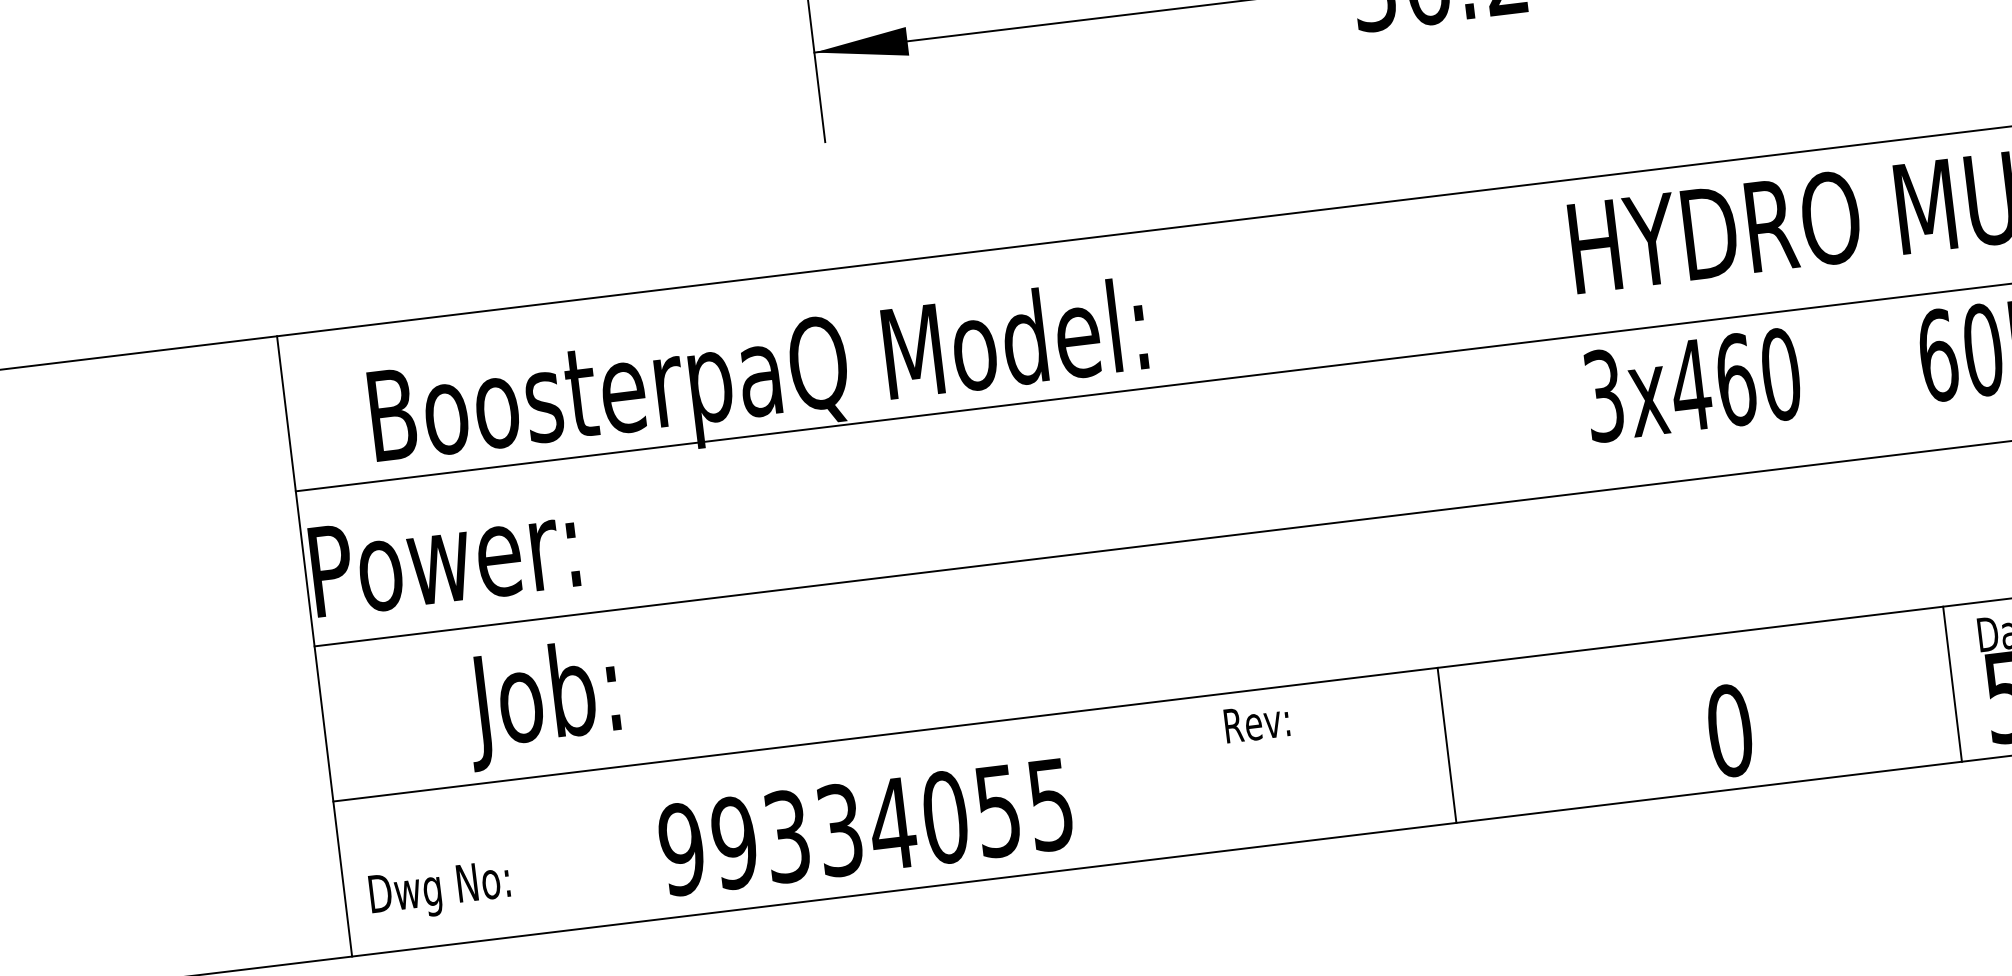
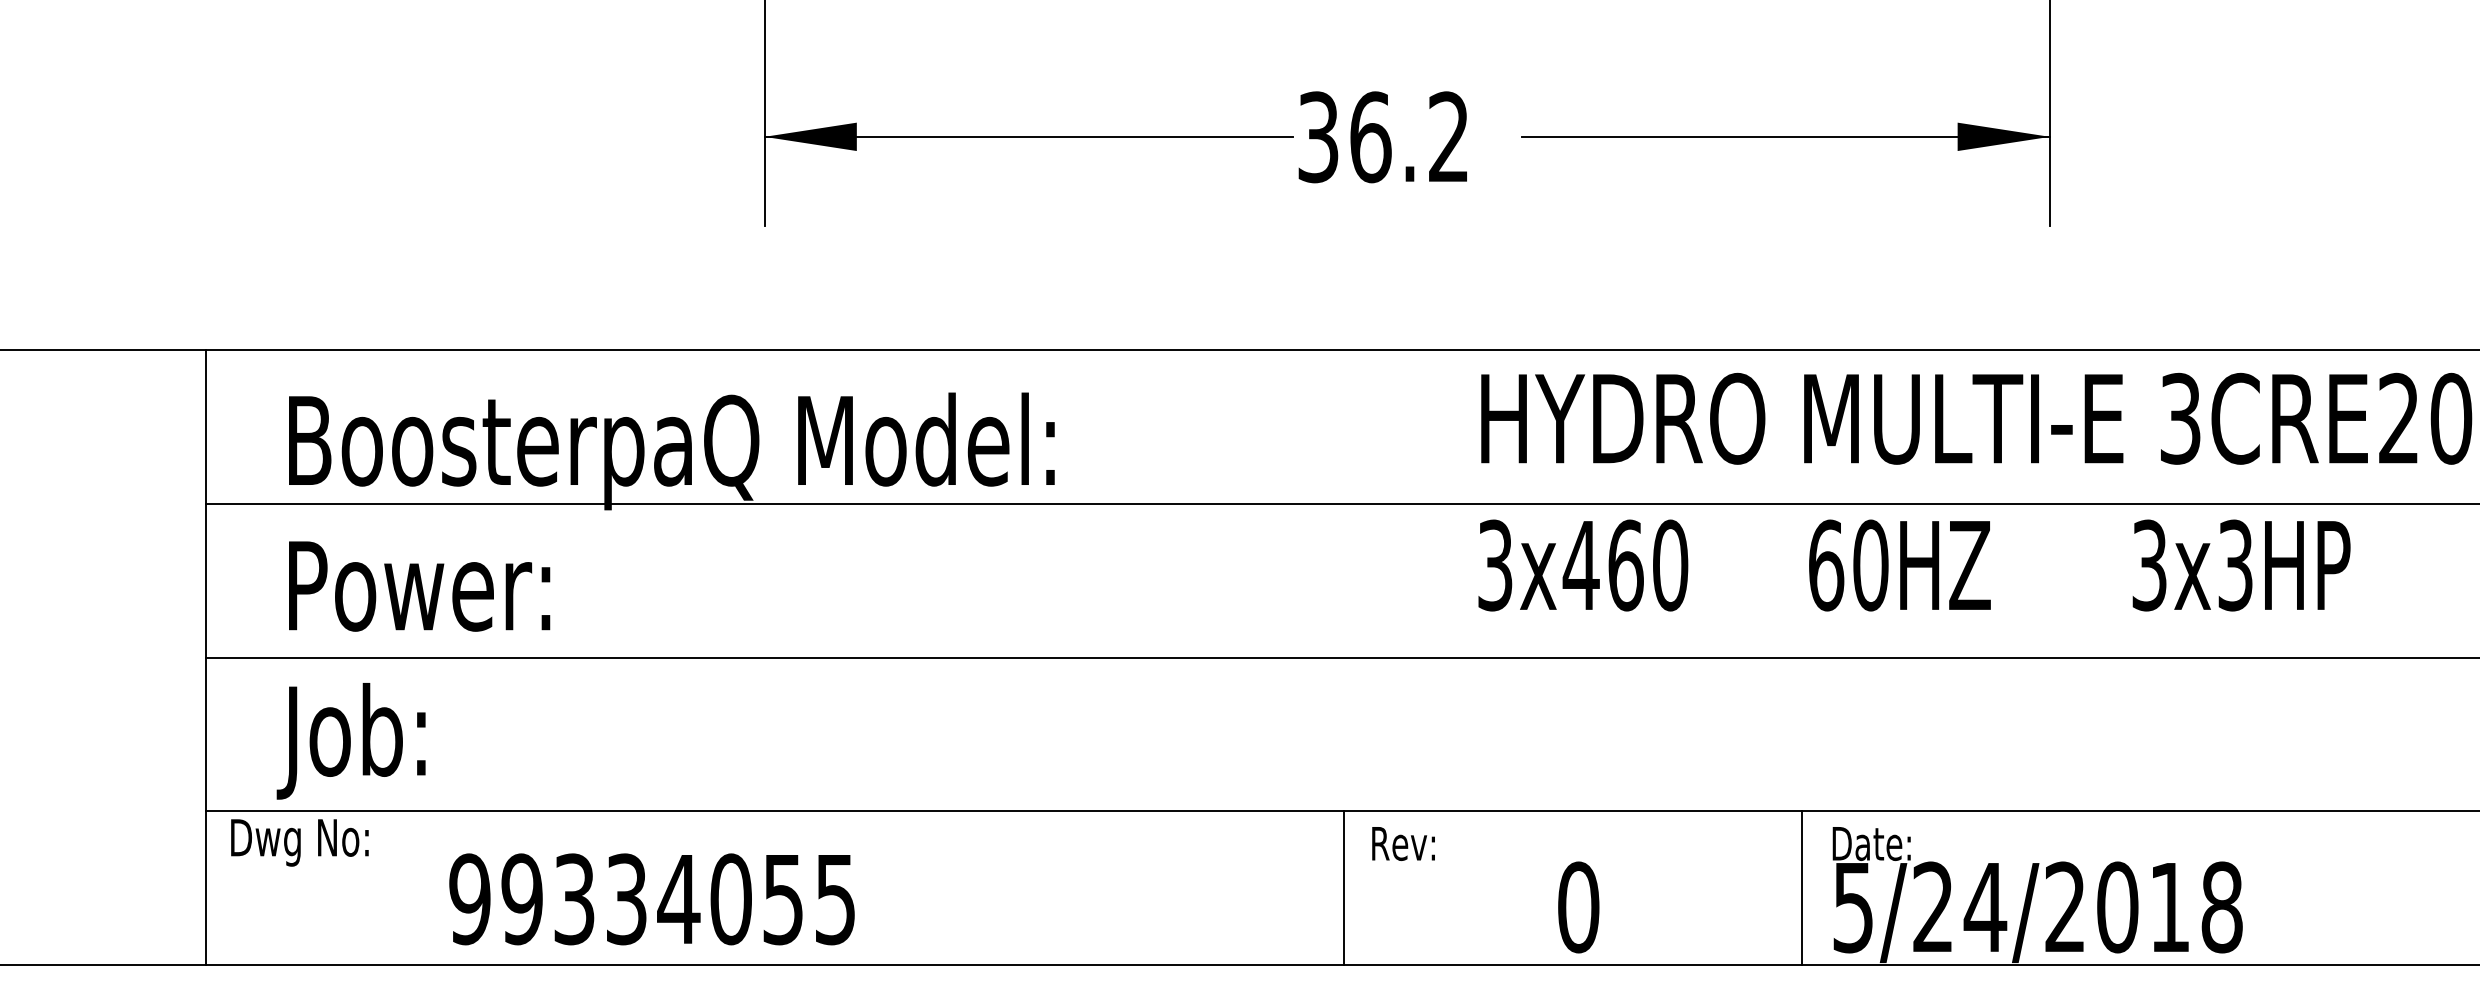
text: (444, 557) -> (419, 586), moved
text: (542, 704) -> (350, 741), moved
text: (1256, 722) -> (1403, 843), moved
line: (1446, 745) -> (1343, 888), moved
text: (865, 827) -> (651, 899), moved
text: (439, 891) -> (299, 842), moved

